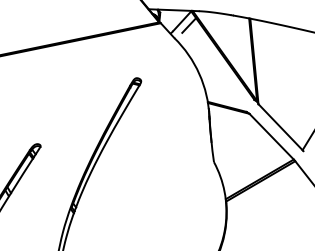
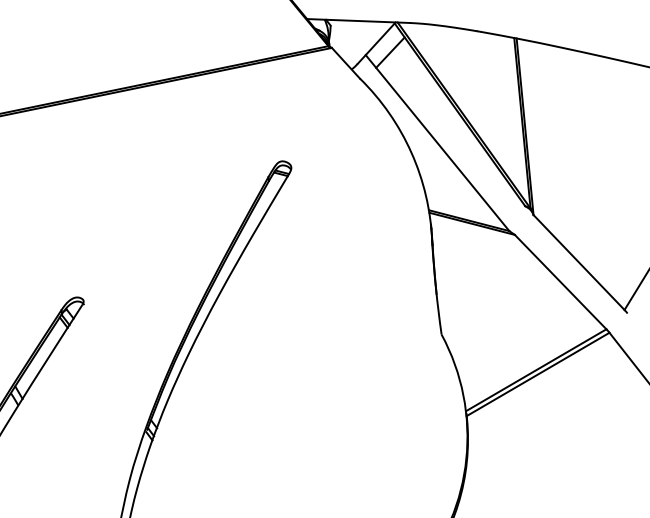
line: (211, 68) -> (436, 141), added

